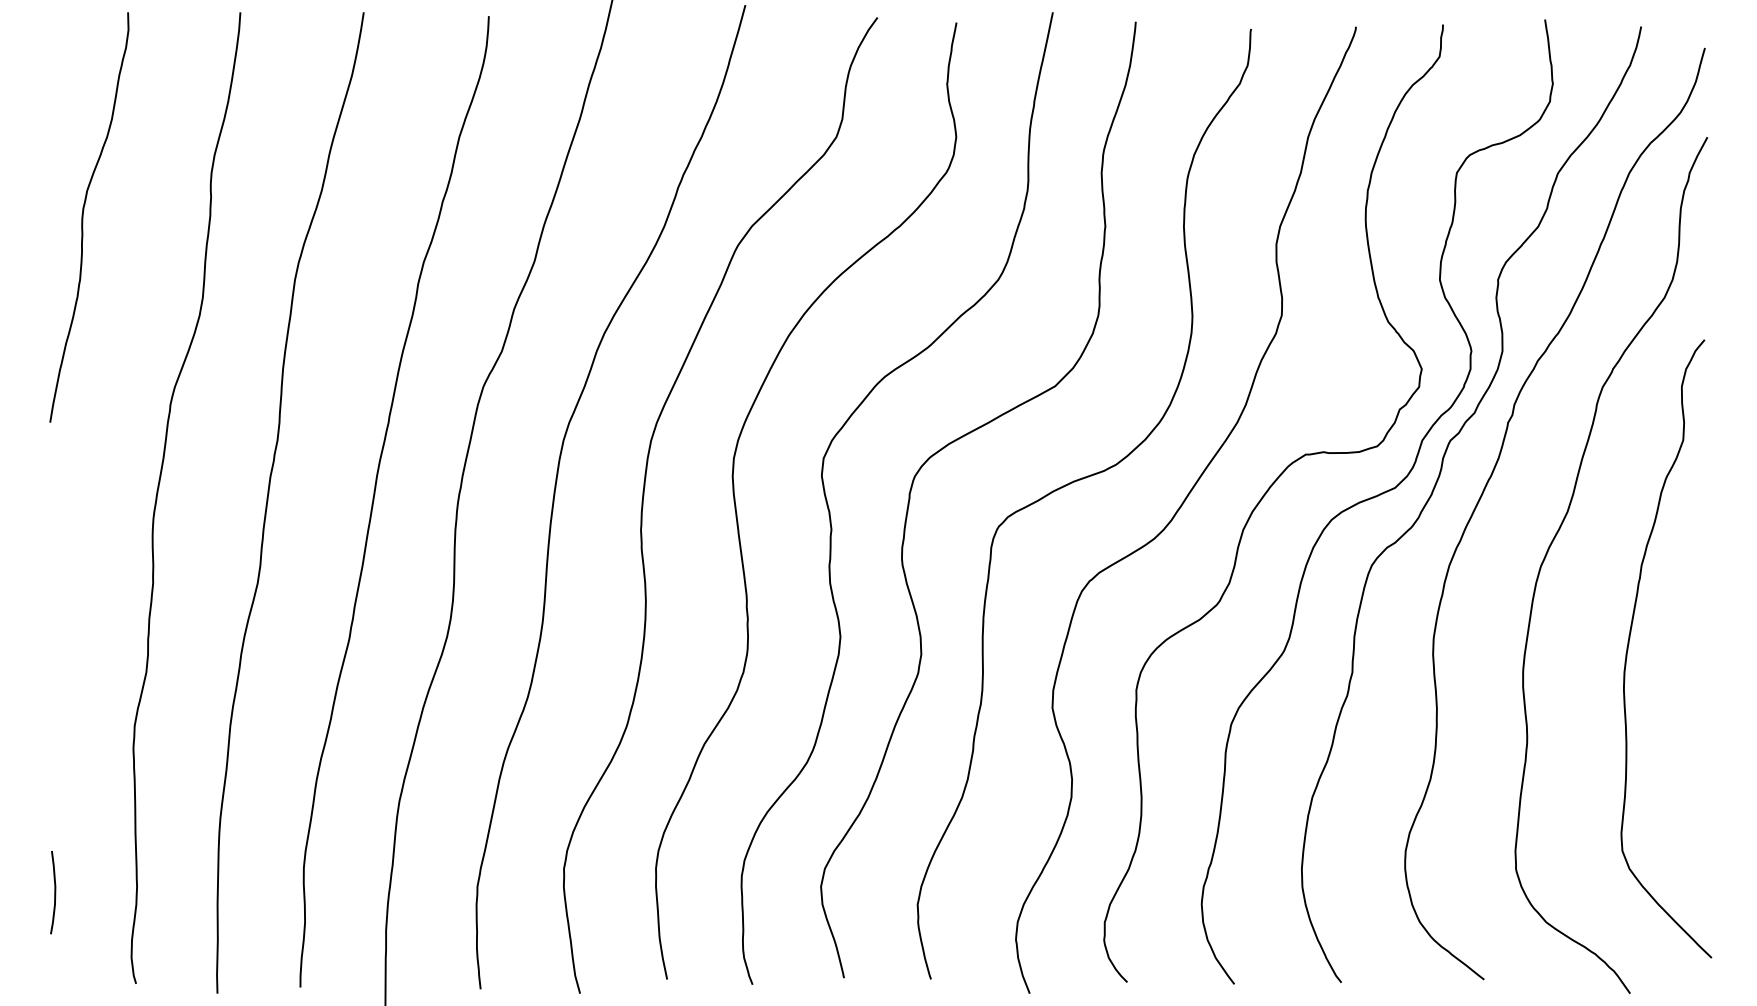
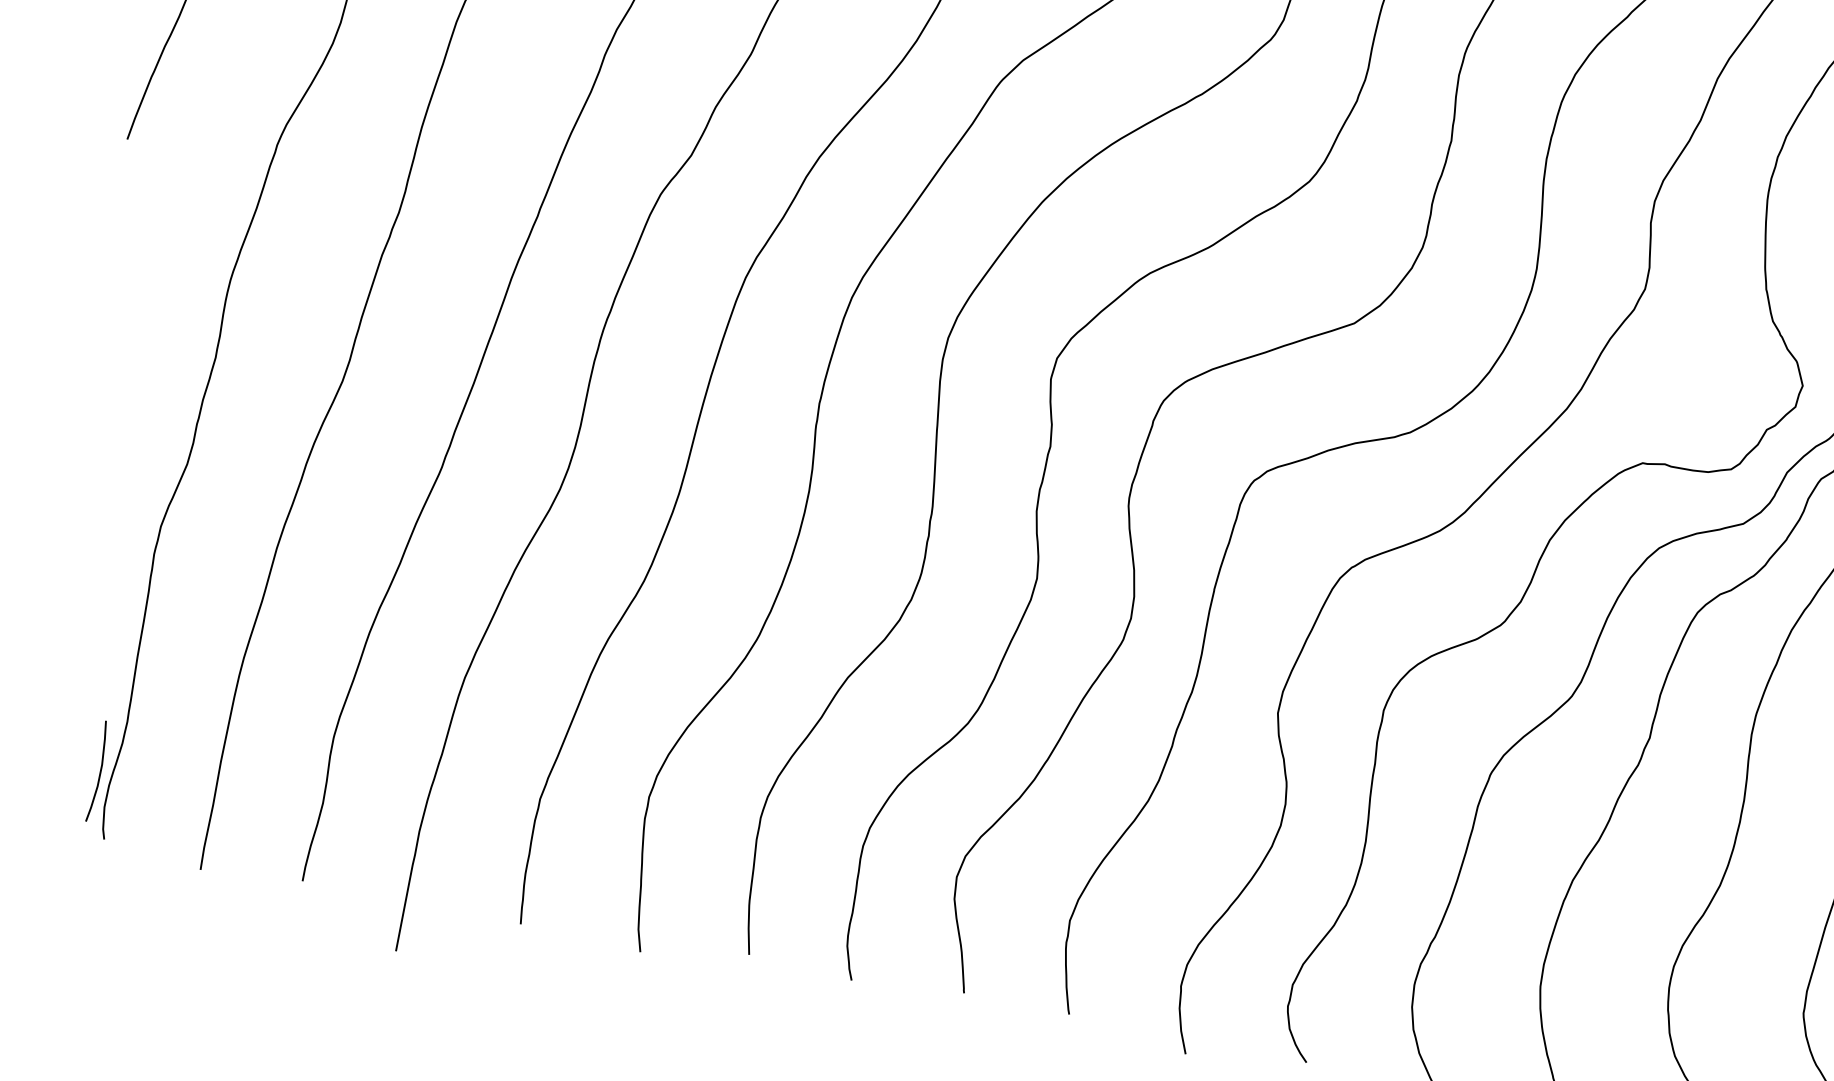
curve: (54, 892) -> (99, 771), moved

